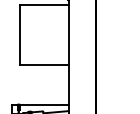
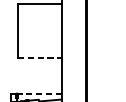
line: (44, 64) -> (40, 57), solid -> dashed
line: (44, 105) -> (40, 94), solid -> dashed

